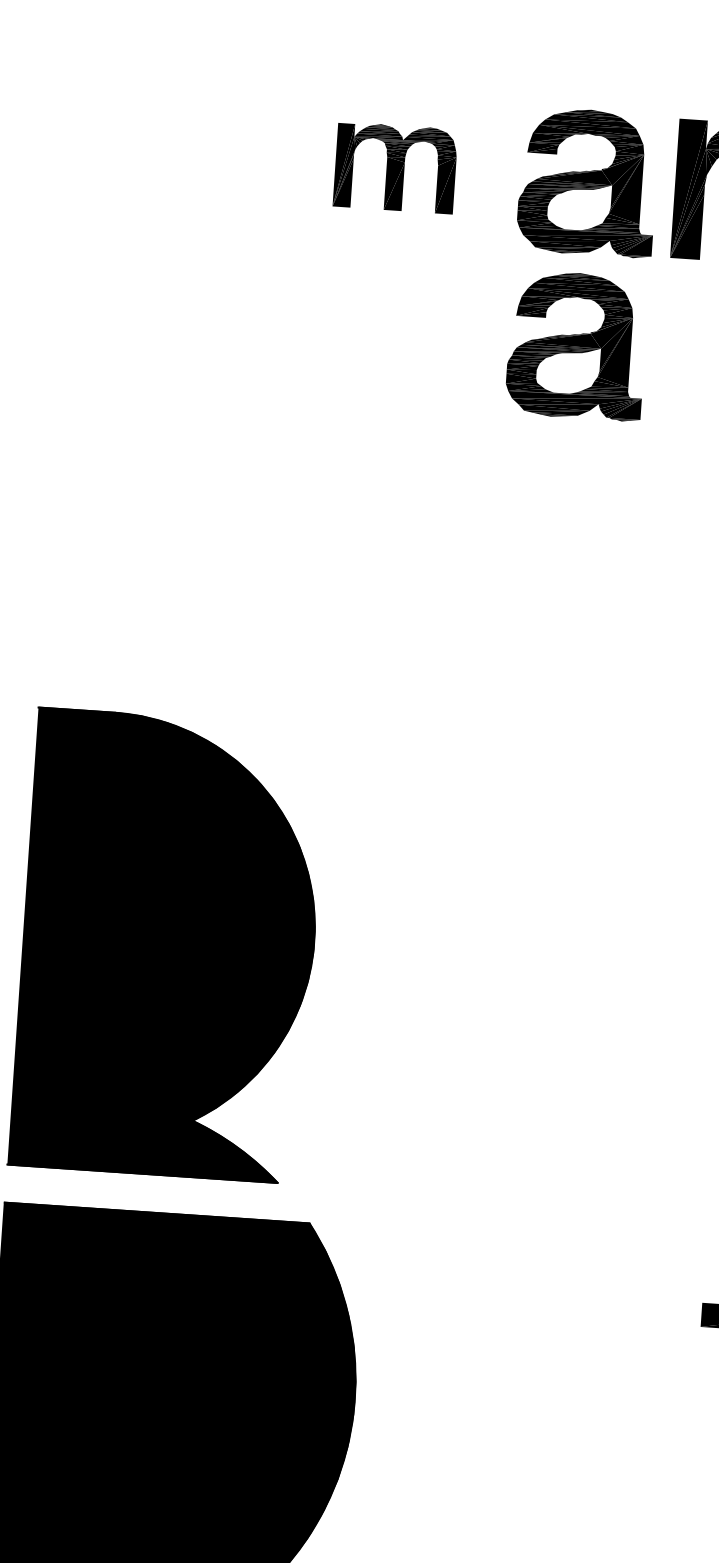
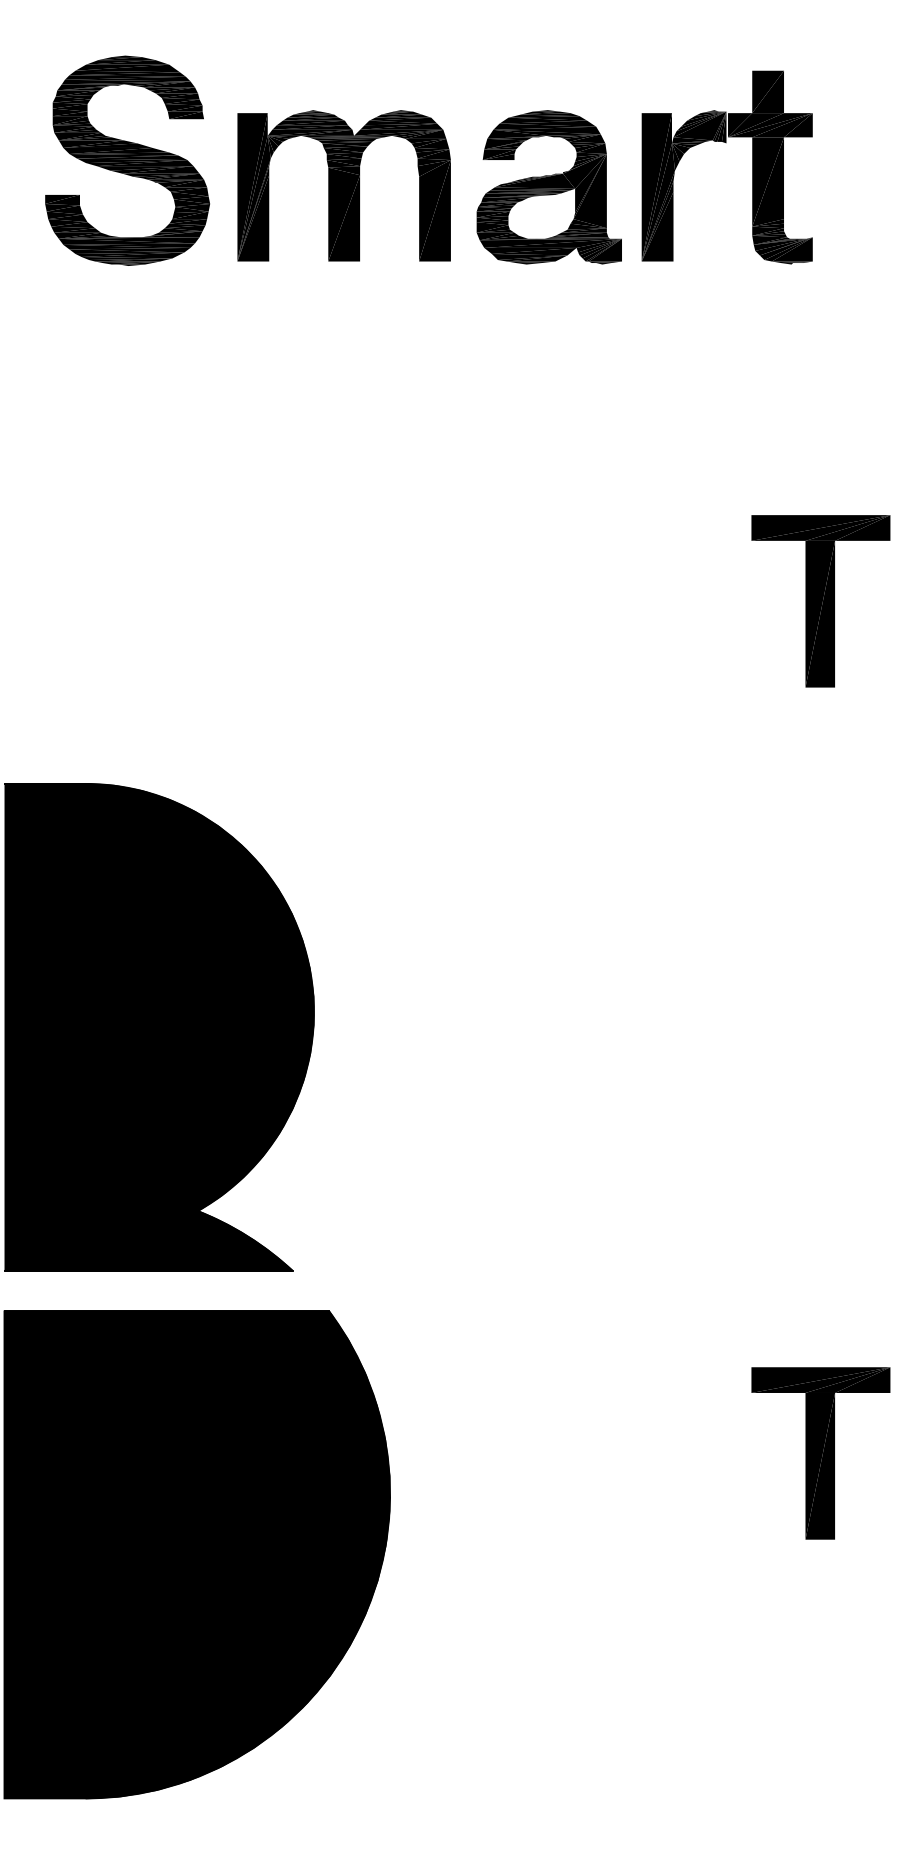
part: (193, 130) -> (127, 160), added
part: (394, 167) -> (343, 185), size x1.67
part: (576, 345) -> (548, 361), removed

